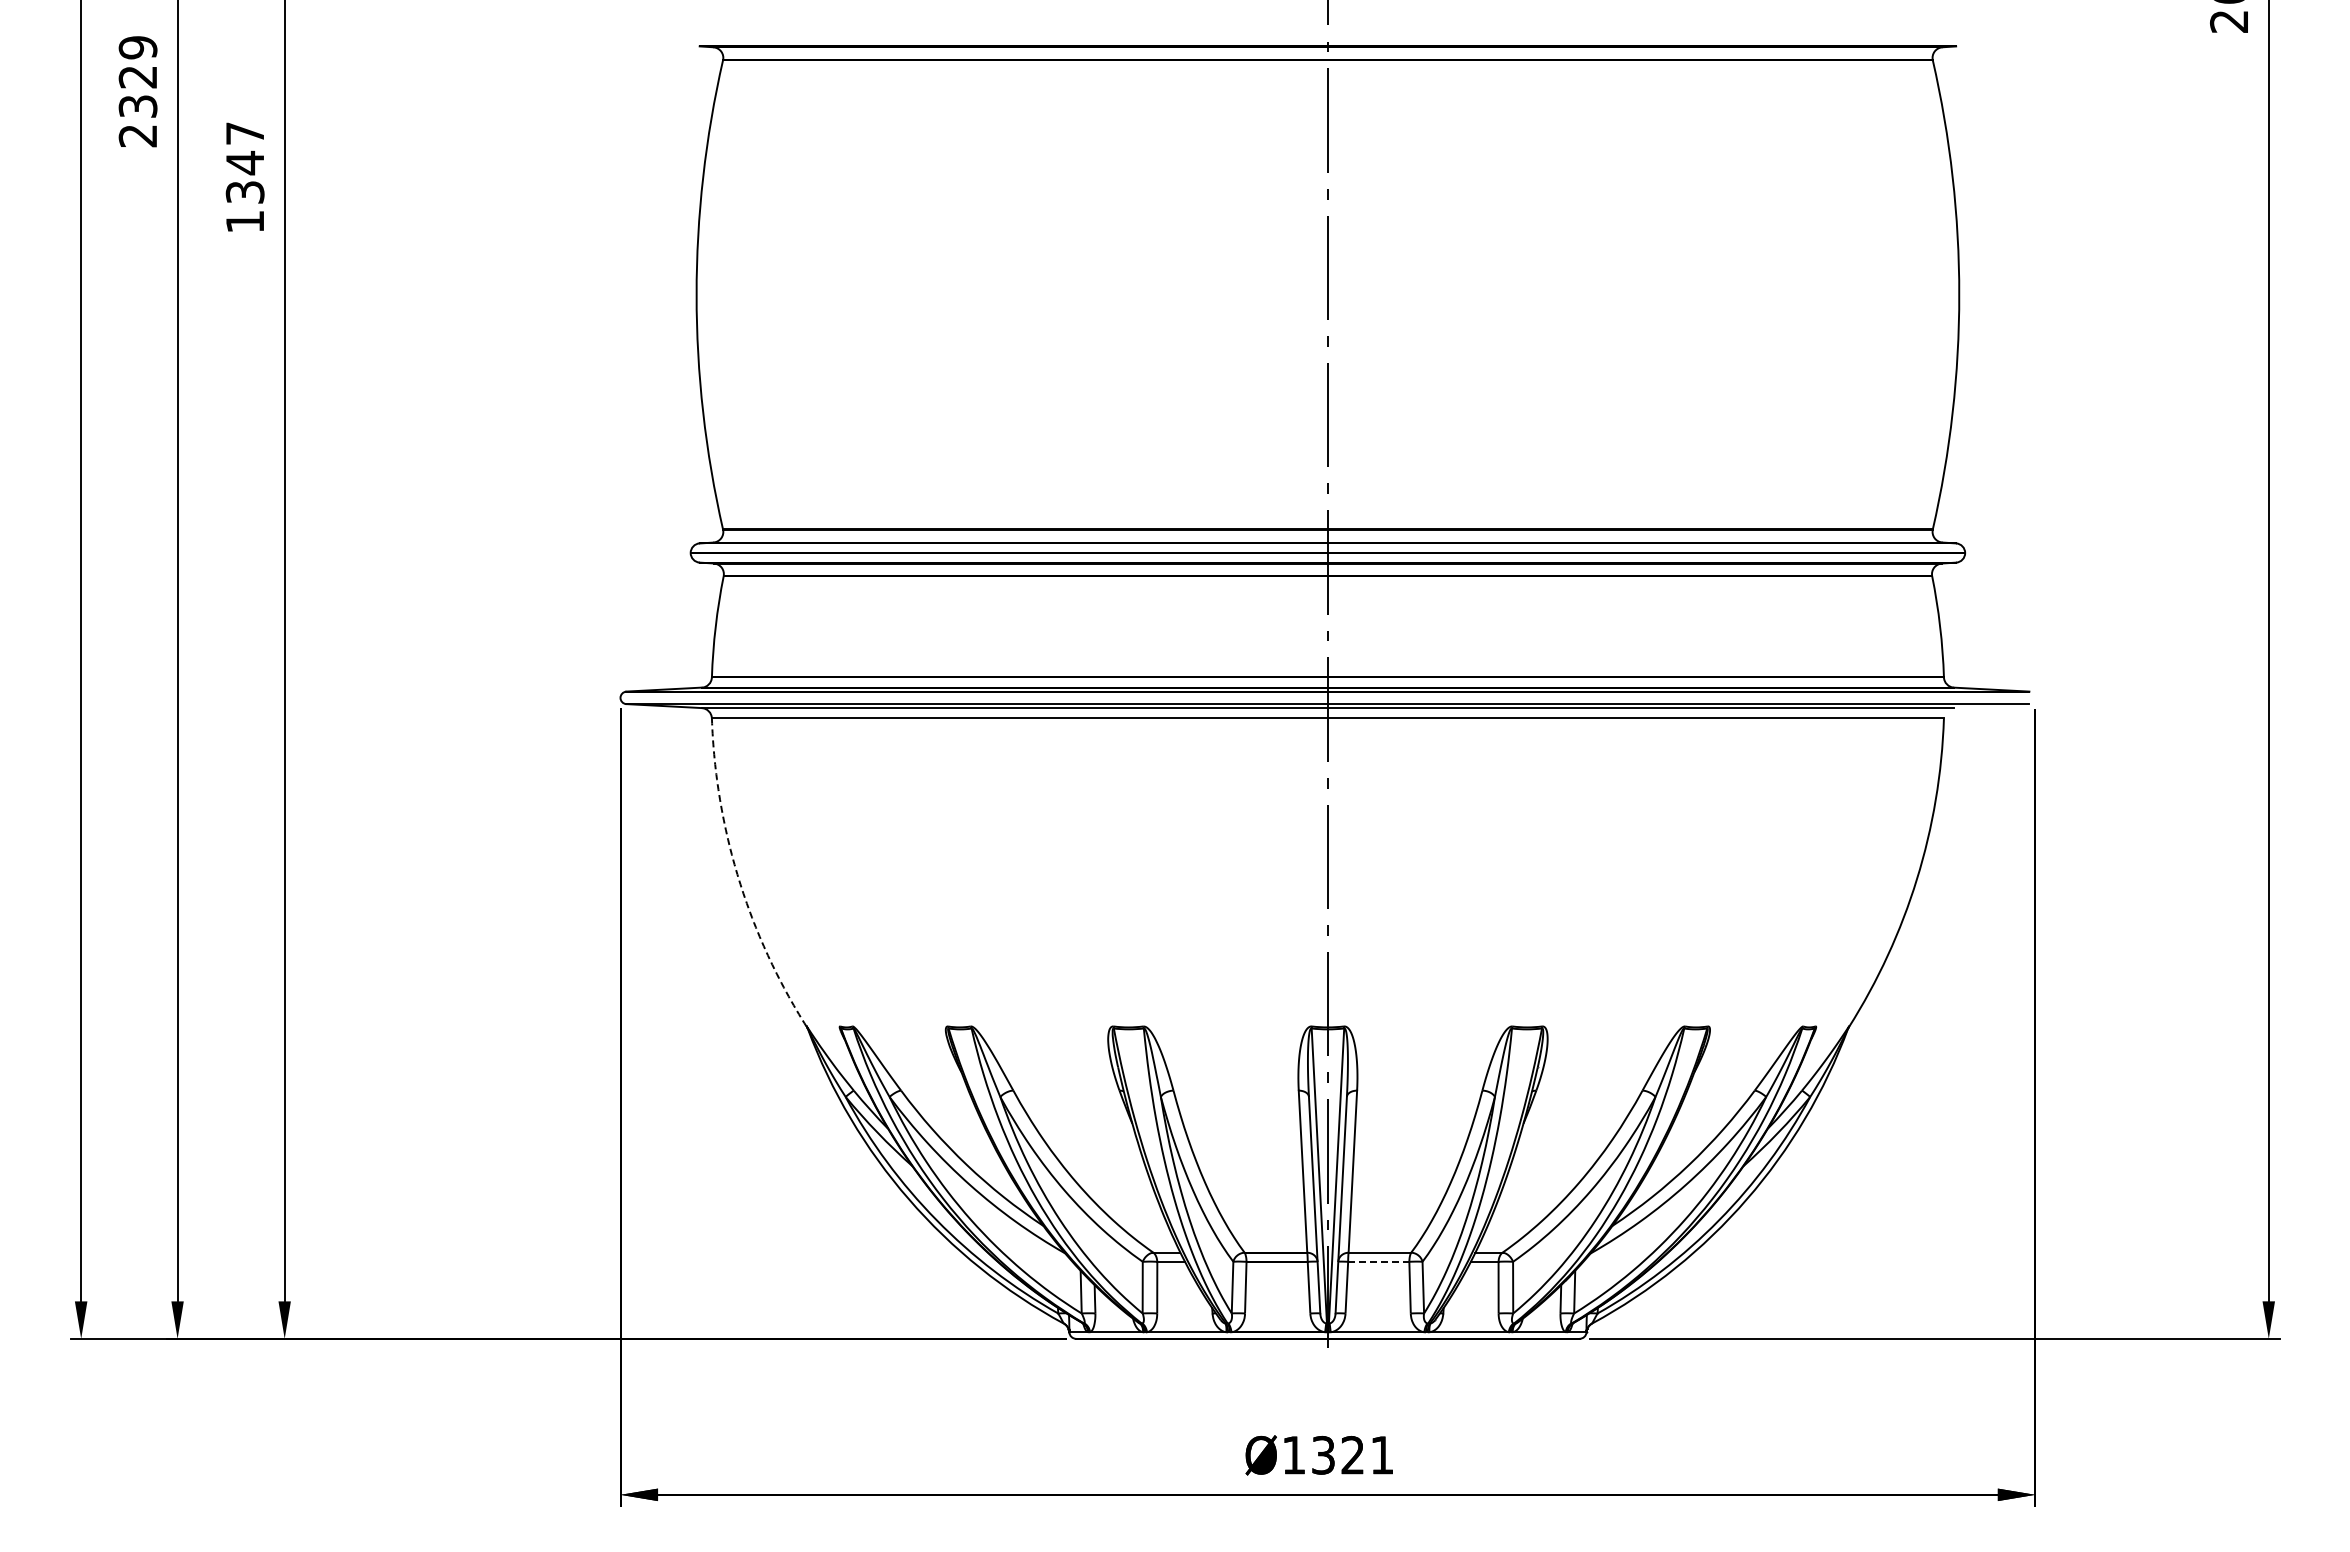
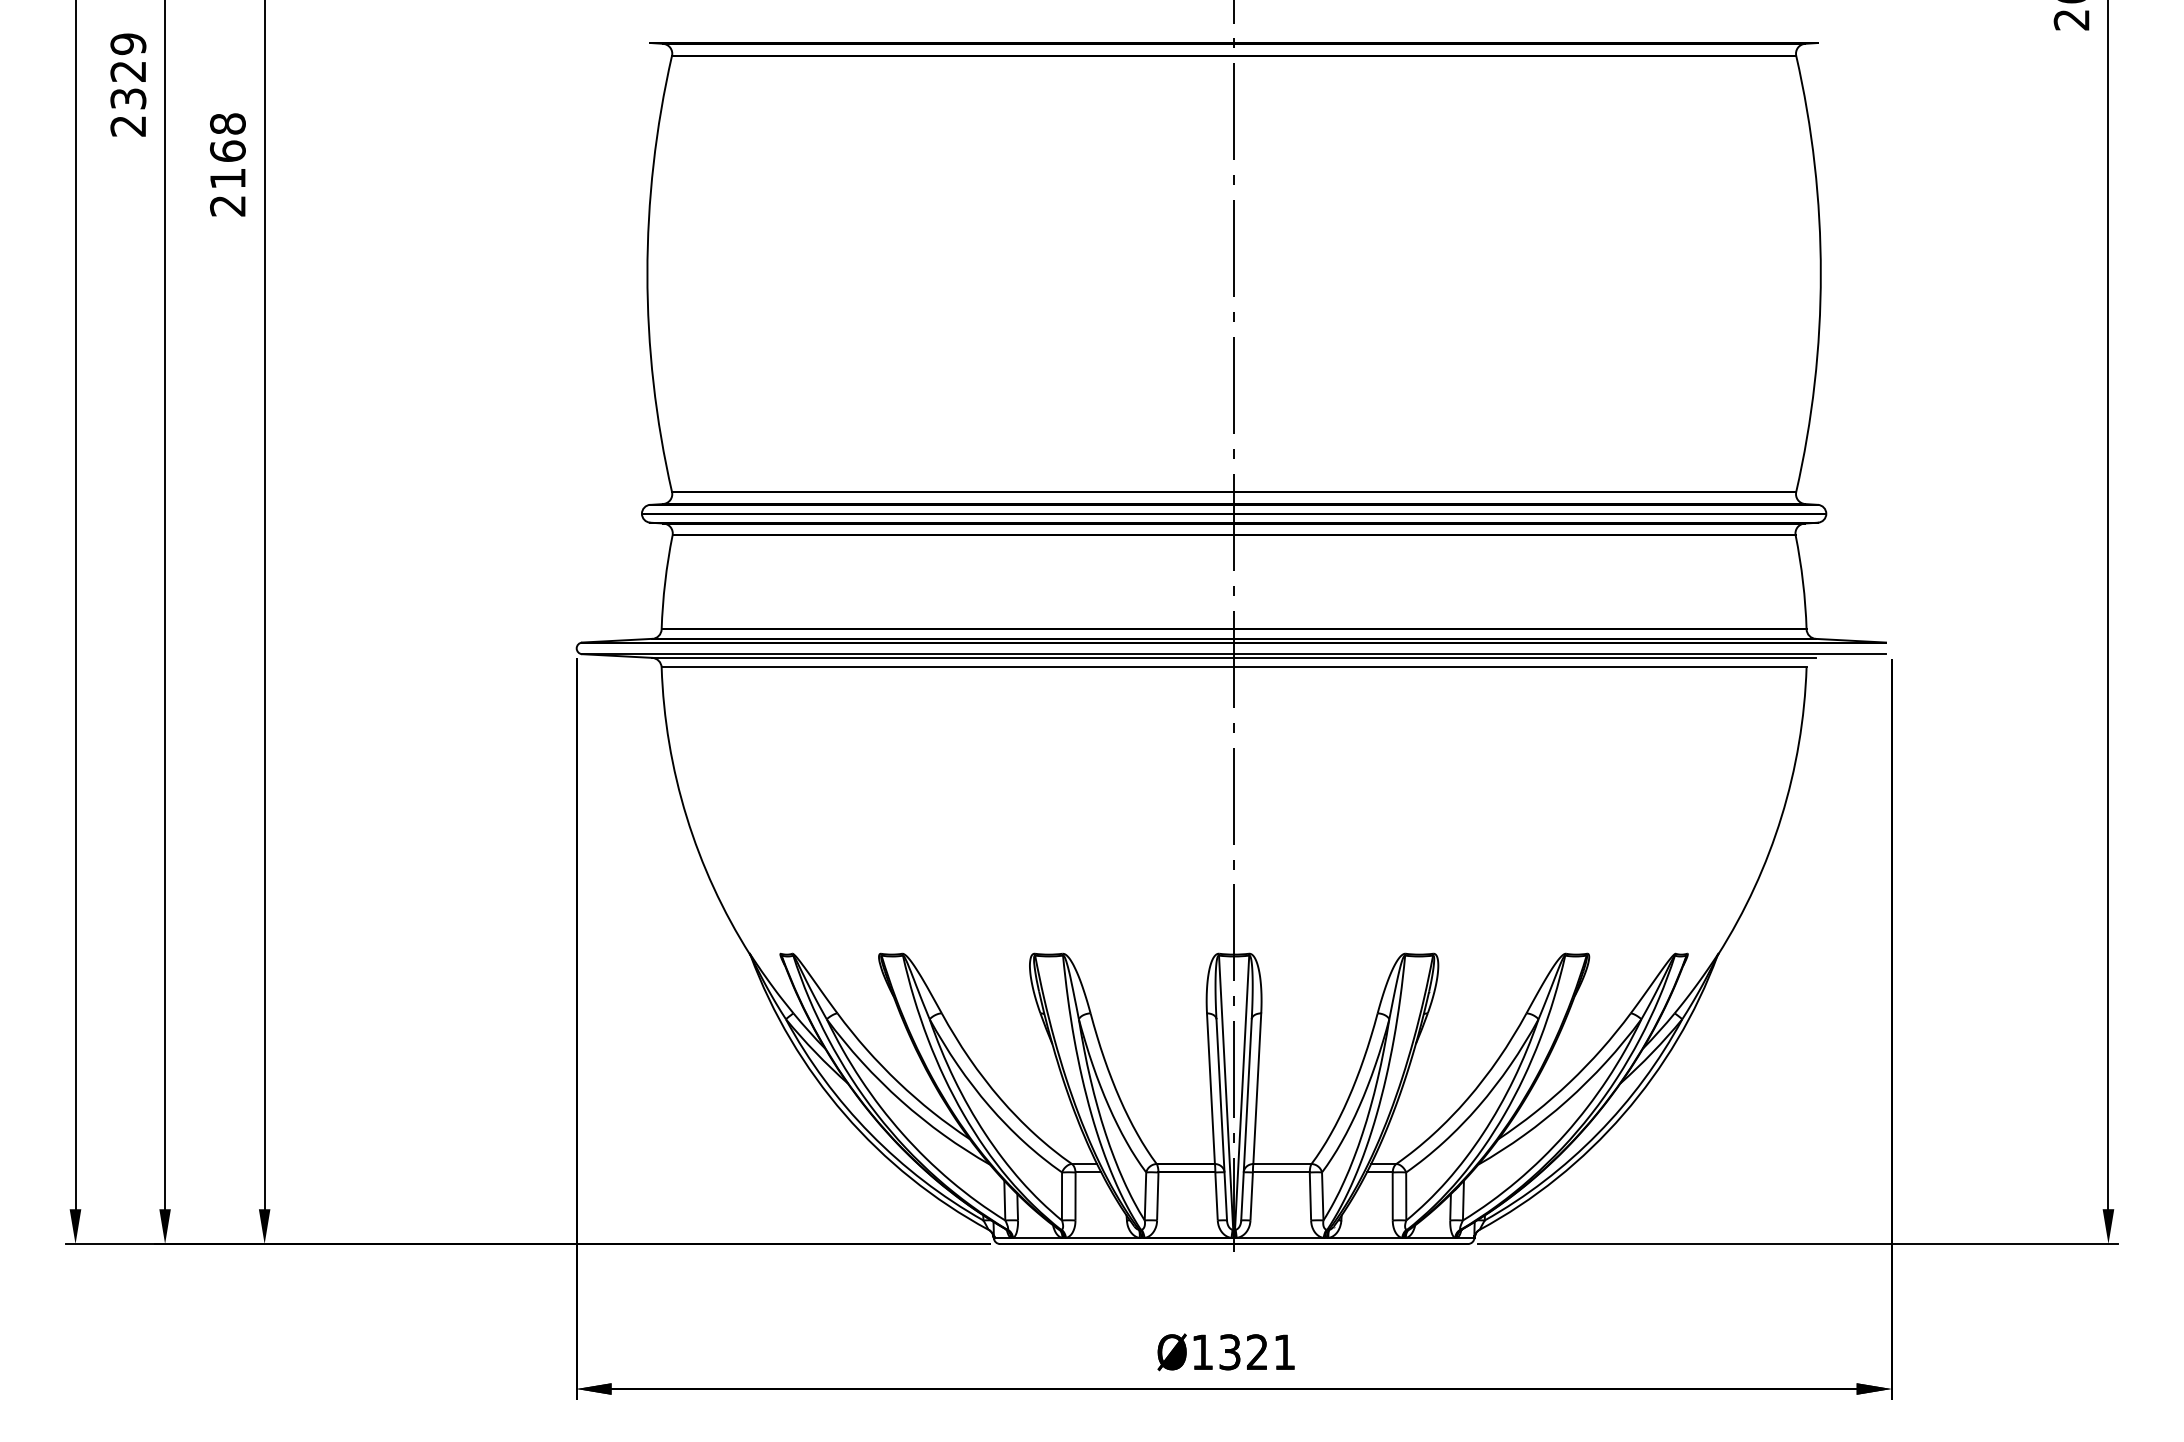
text: (244, 177) -> (227, 164), 1347 -> 2168
arc: (738, 879) -> (686, 817), dashed -> solid
line: (1378, 1261) -> (1281, 1172), dashed -> solid

